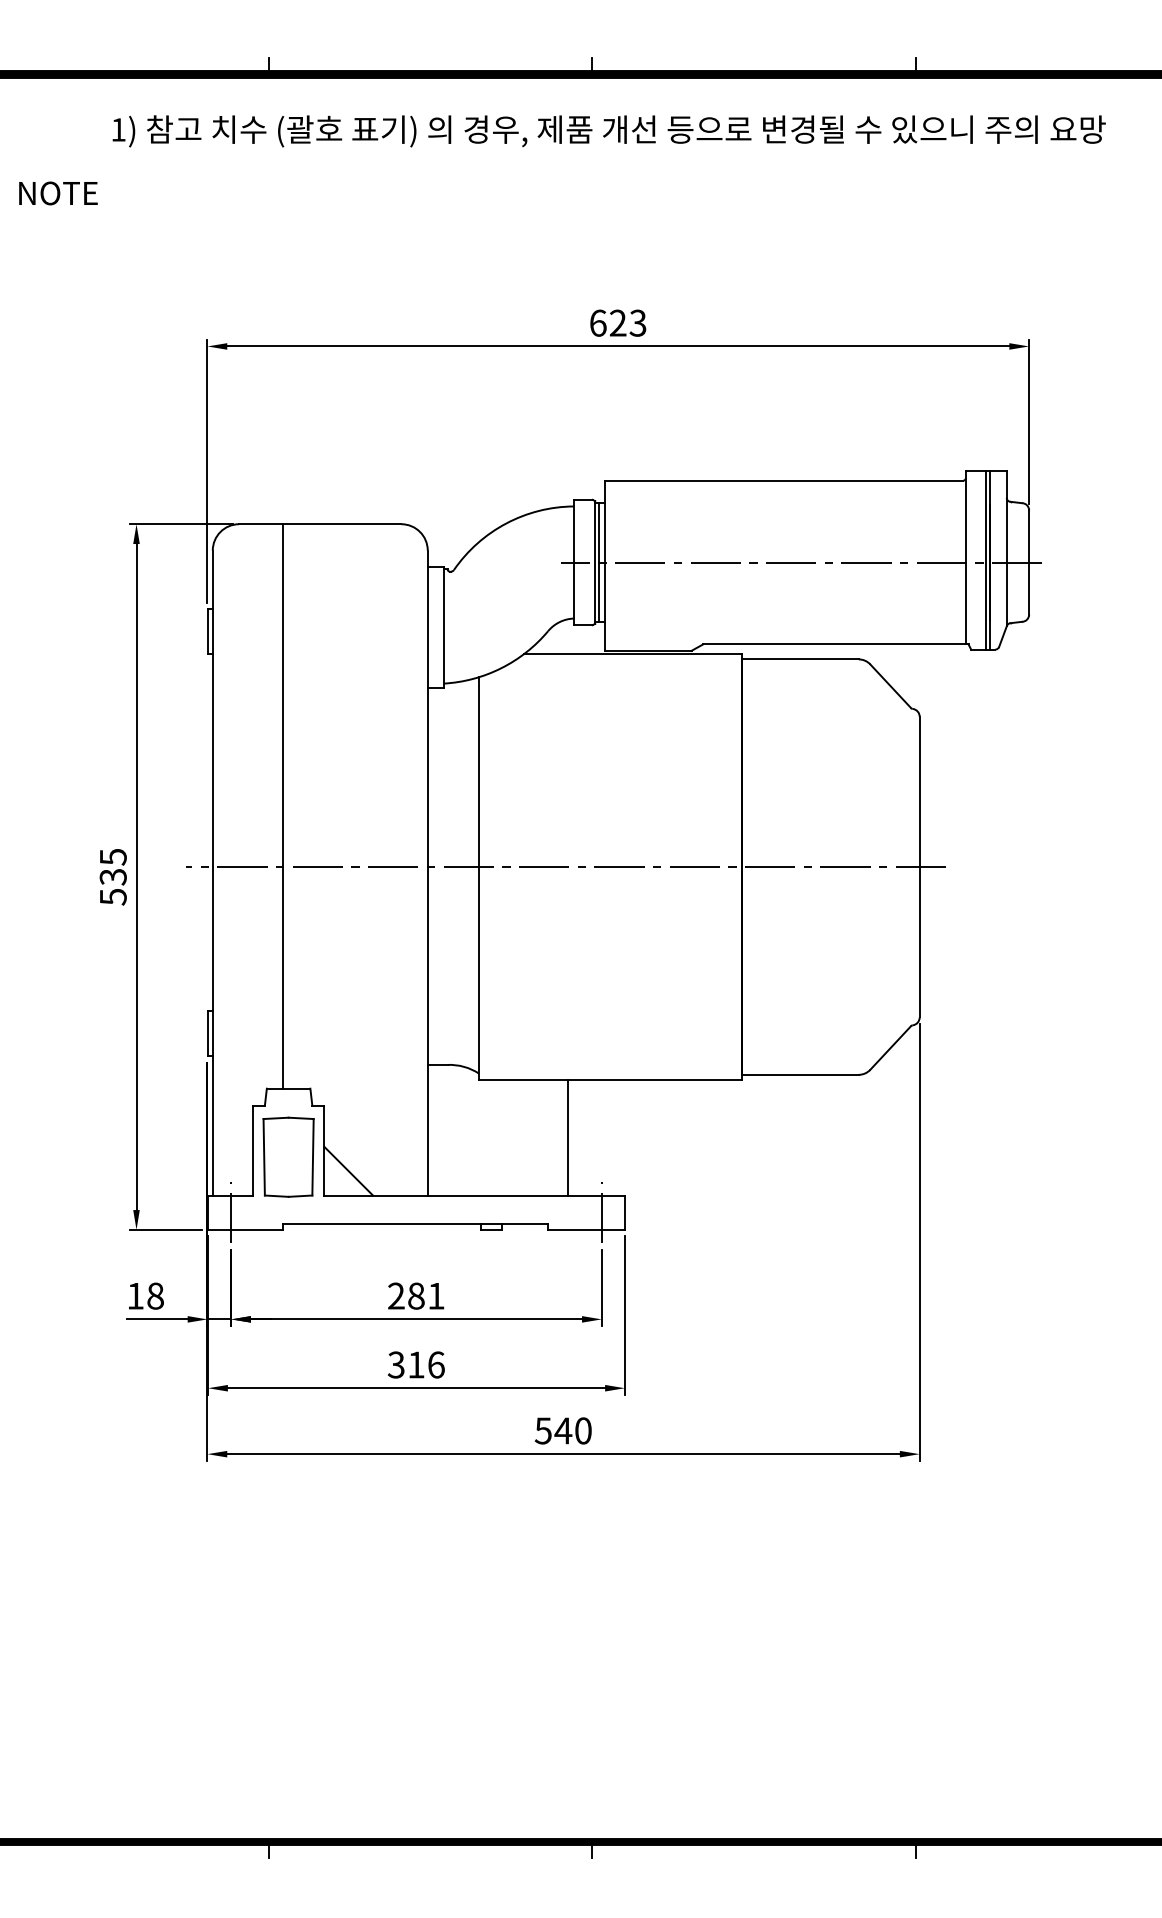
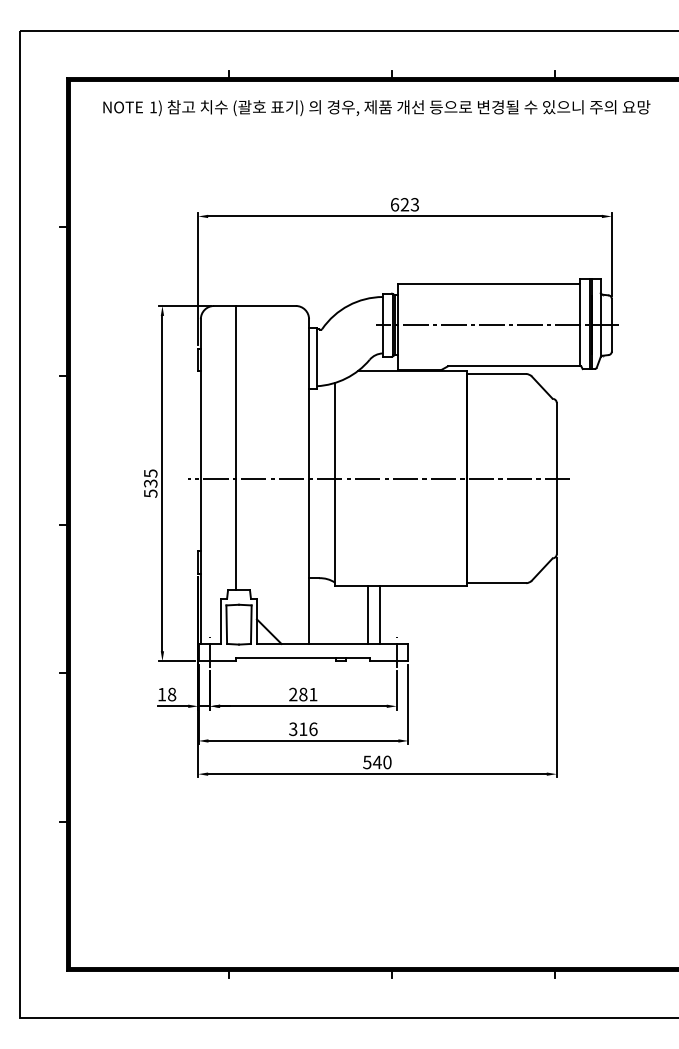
text: (57, 193) -> (122, 107), moved
line: (543, 1137) -> (367, 614), added

